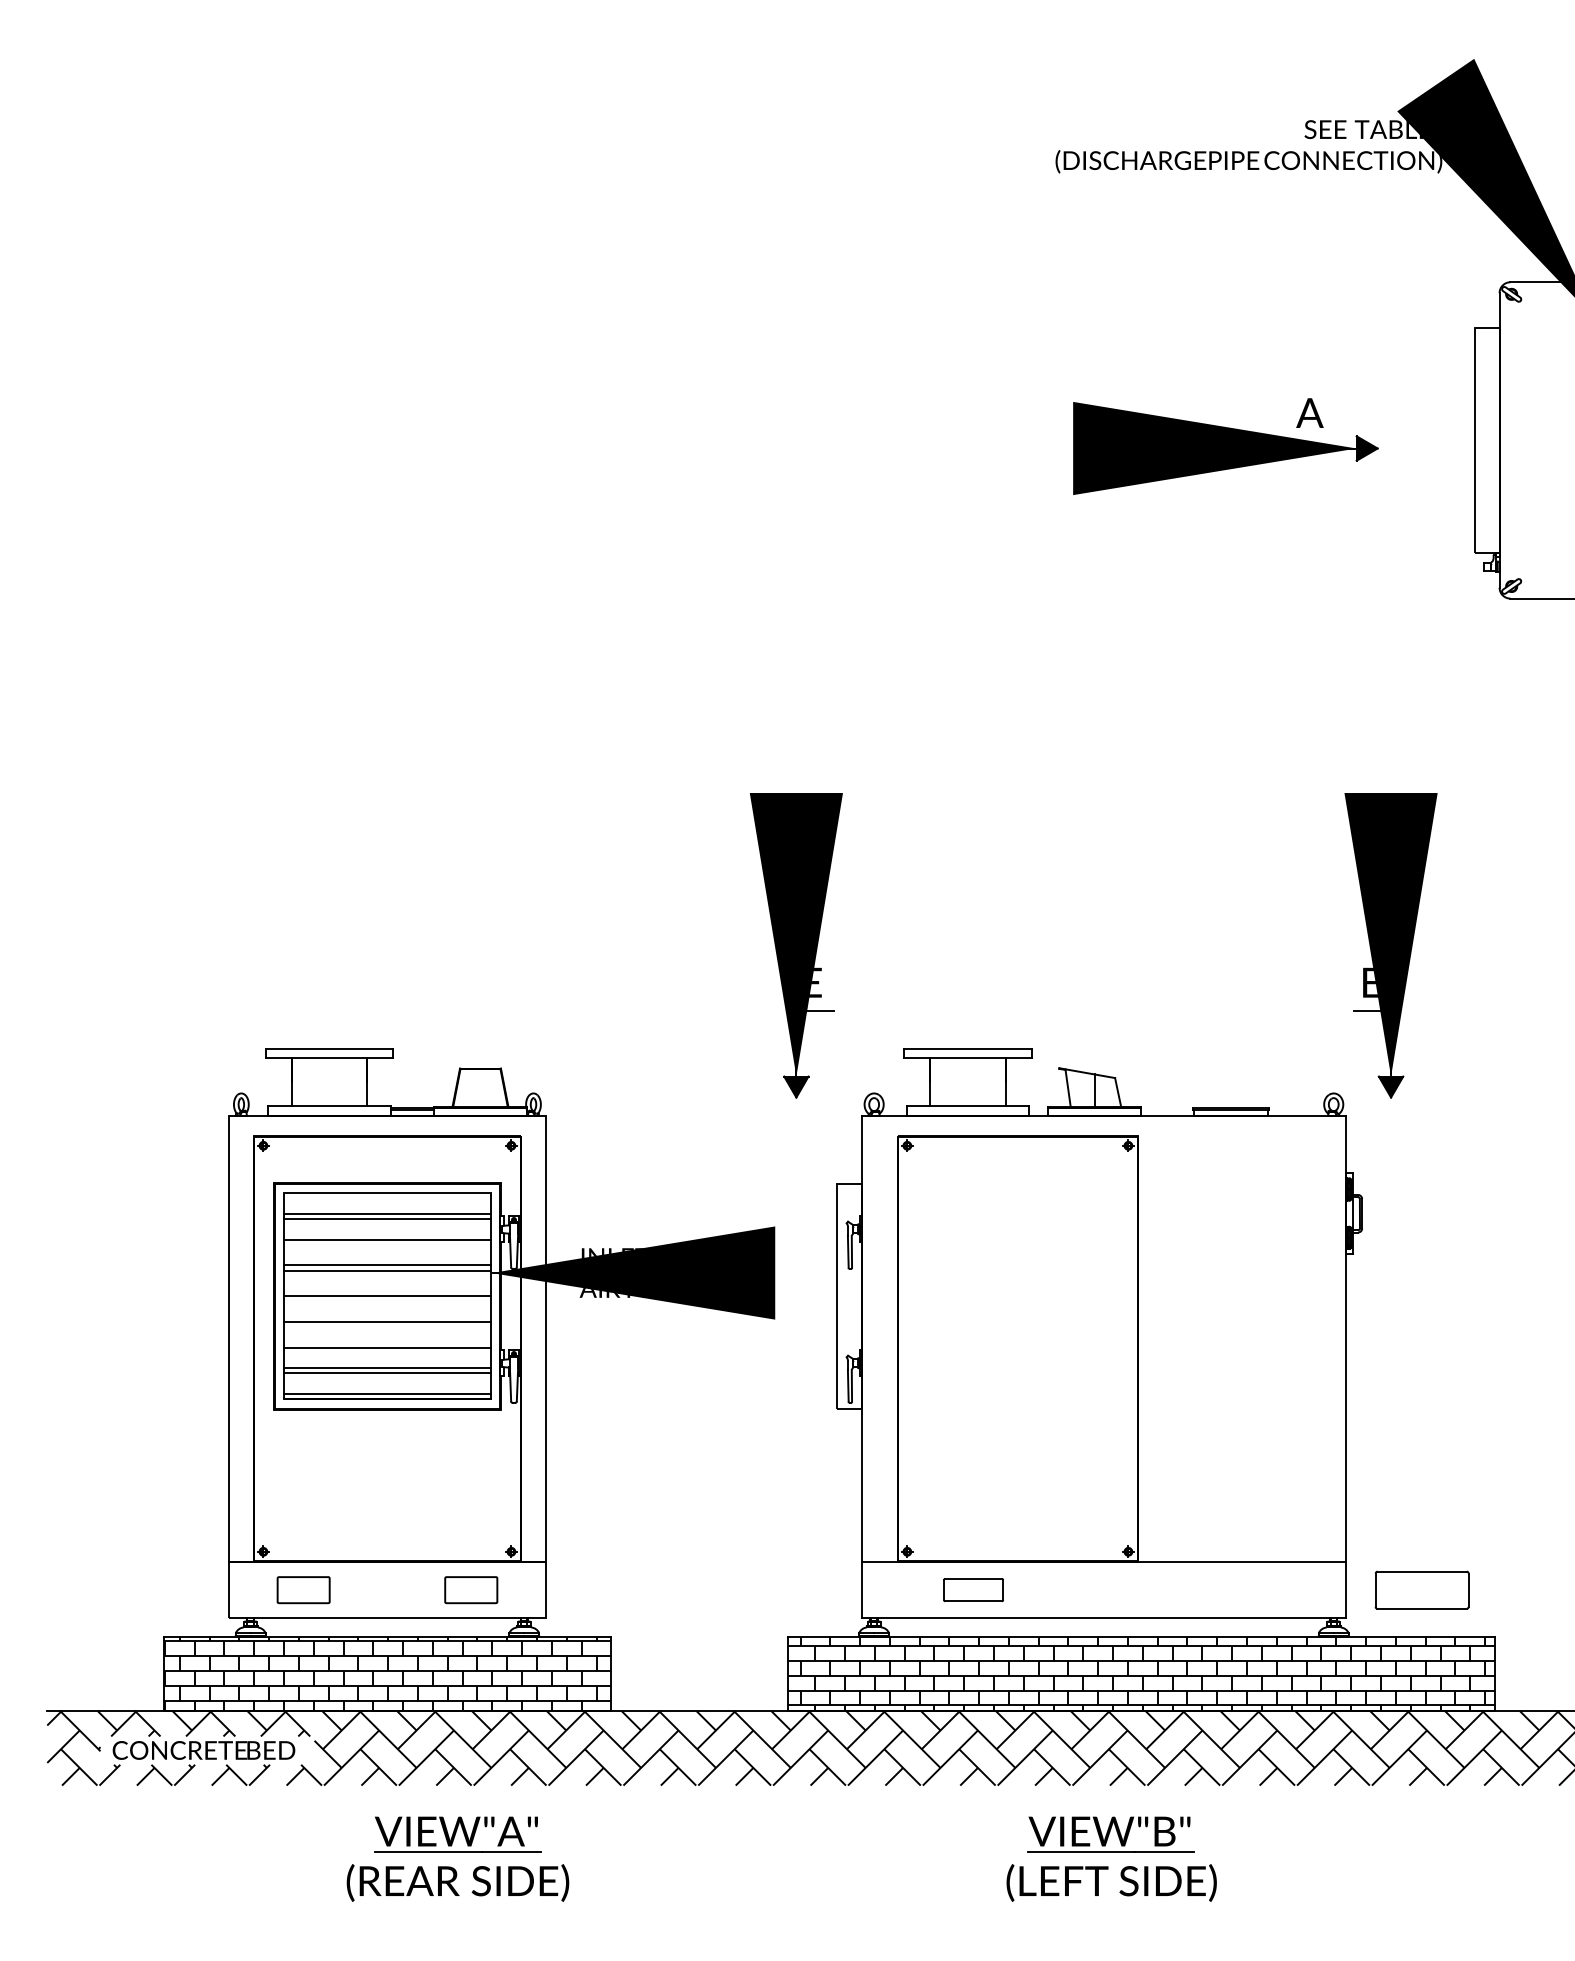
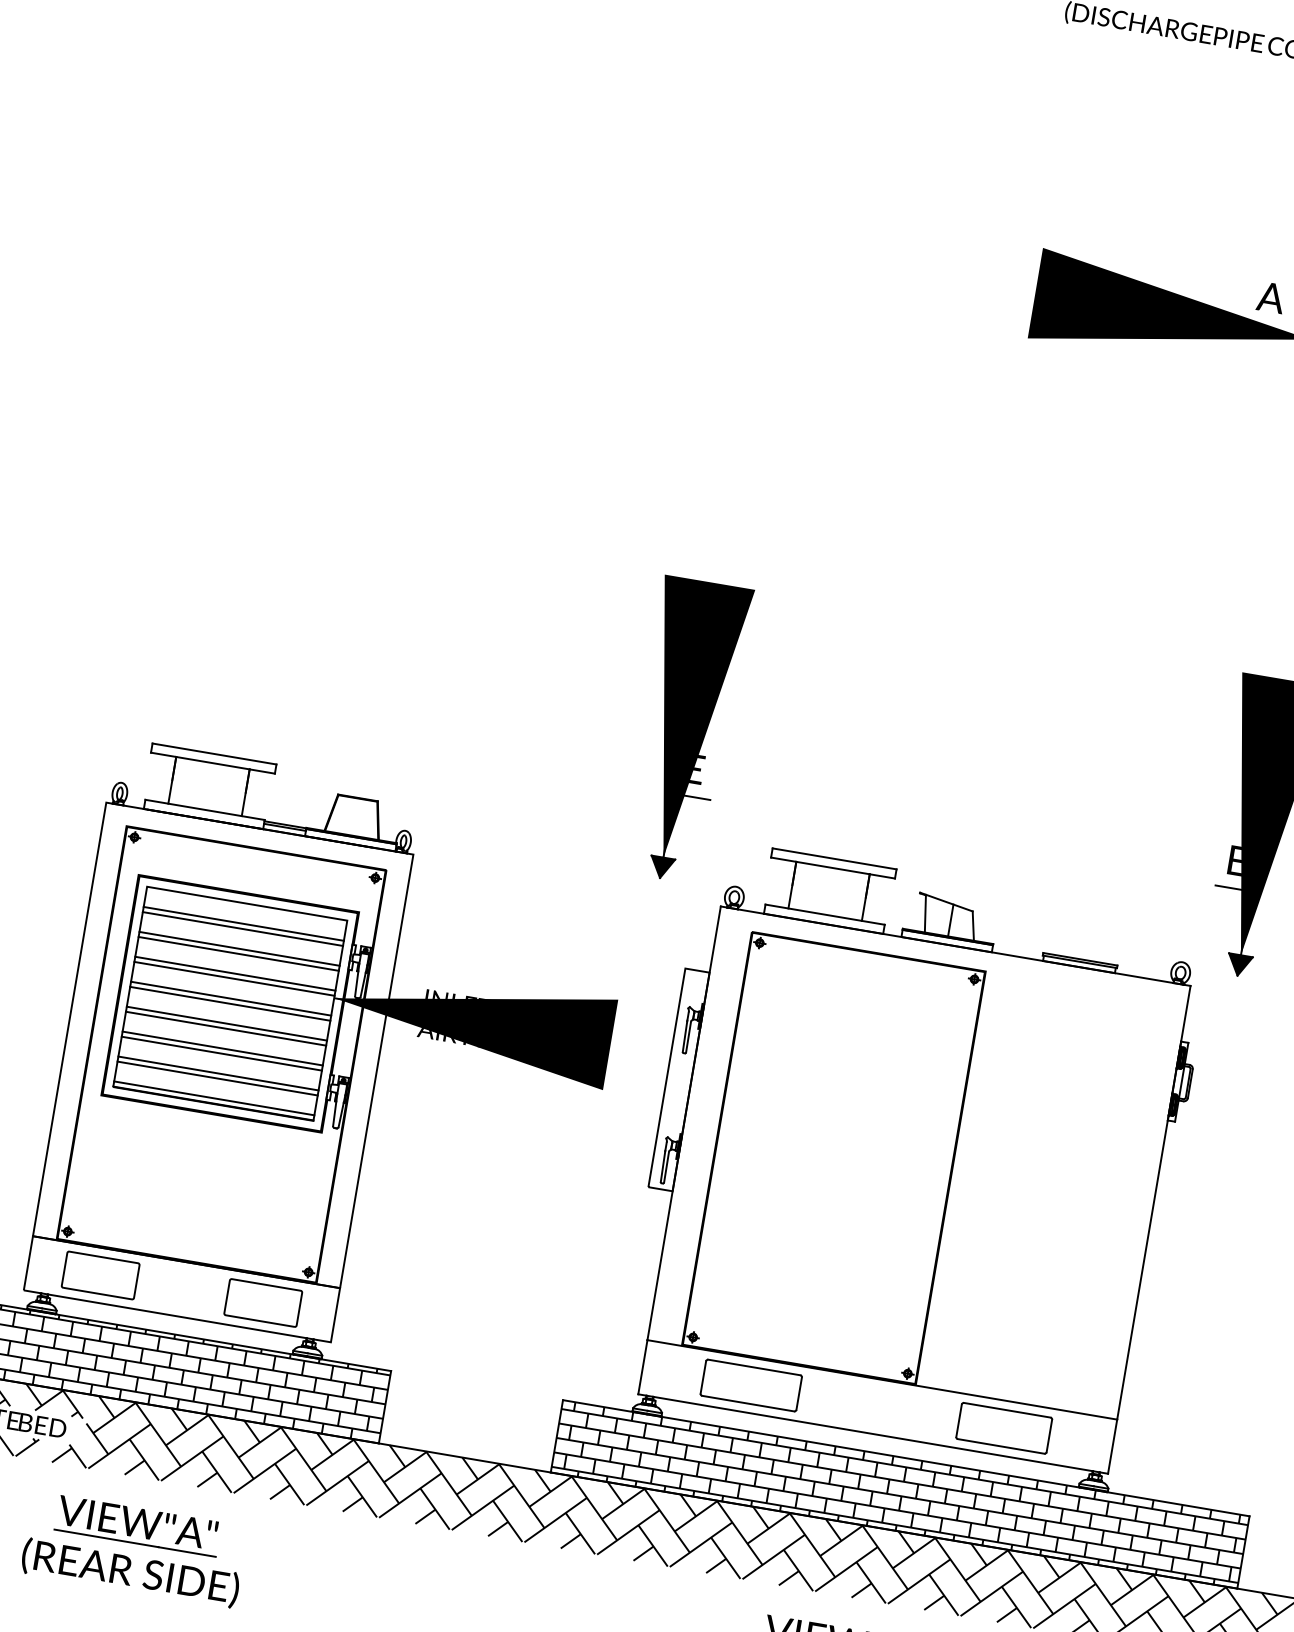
line: (387, 1244) -> (238, 953), added
line: (387, 1291) -> (231, 999), added
line: (387, 1316) -> (226, 1023), added
line: (387, 1342) -> (222, 1048), added
part: (303, 1589) -> (100, 1274), size x1.43
part: (471, 1589) -> (263, 1302), size x1.43
part: (973, 1589) -> (751, 1384), size x1.67
part: (1421, 1589) -> (1003, 1427), moved
part: (457, 1858) -> (134, 1549), moved

